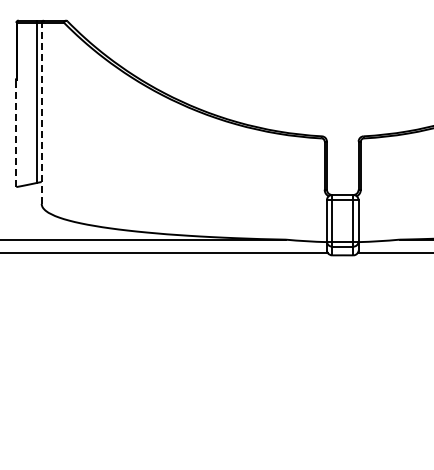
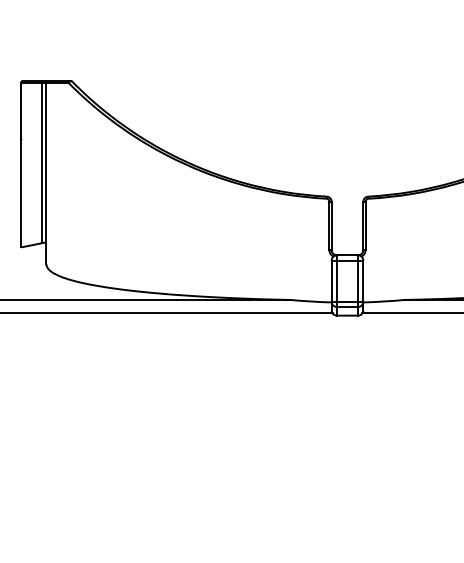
line: (41, 113) -> (46, 173), dashed -> solid
line: (16, 133) -> (21, 193), dashed -> solid

